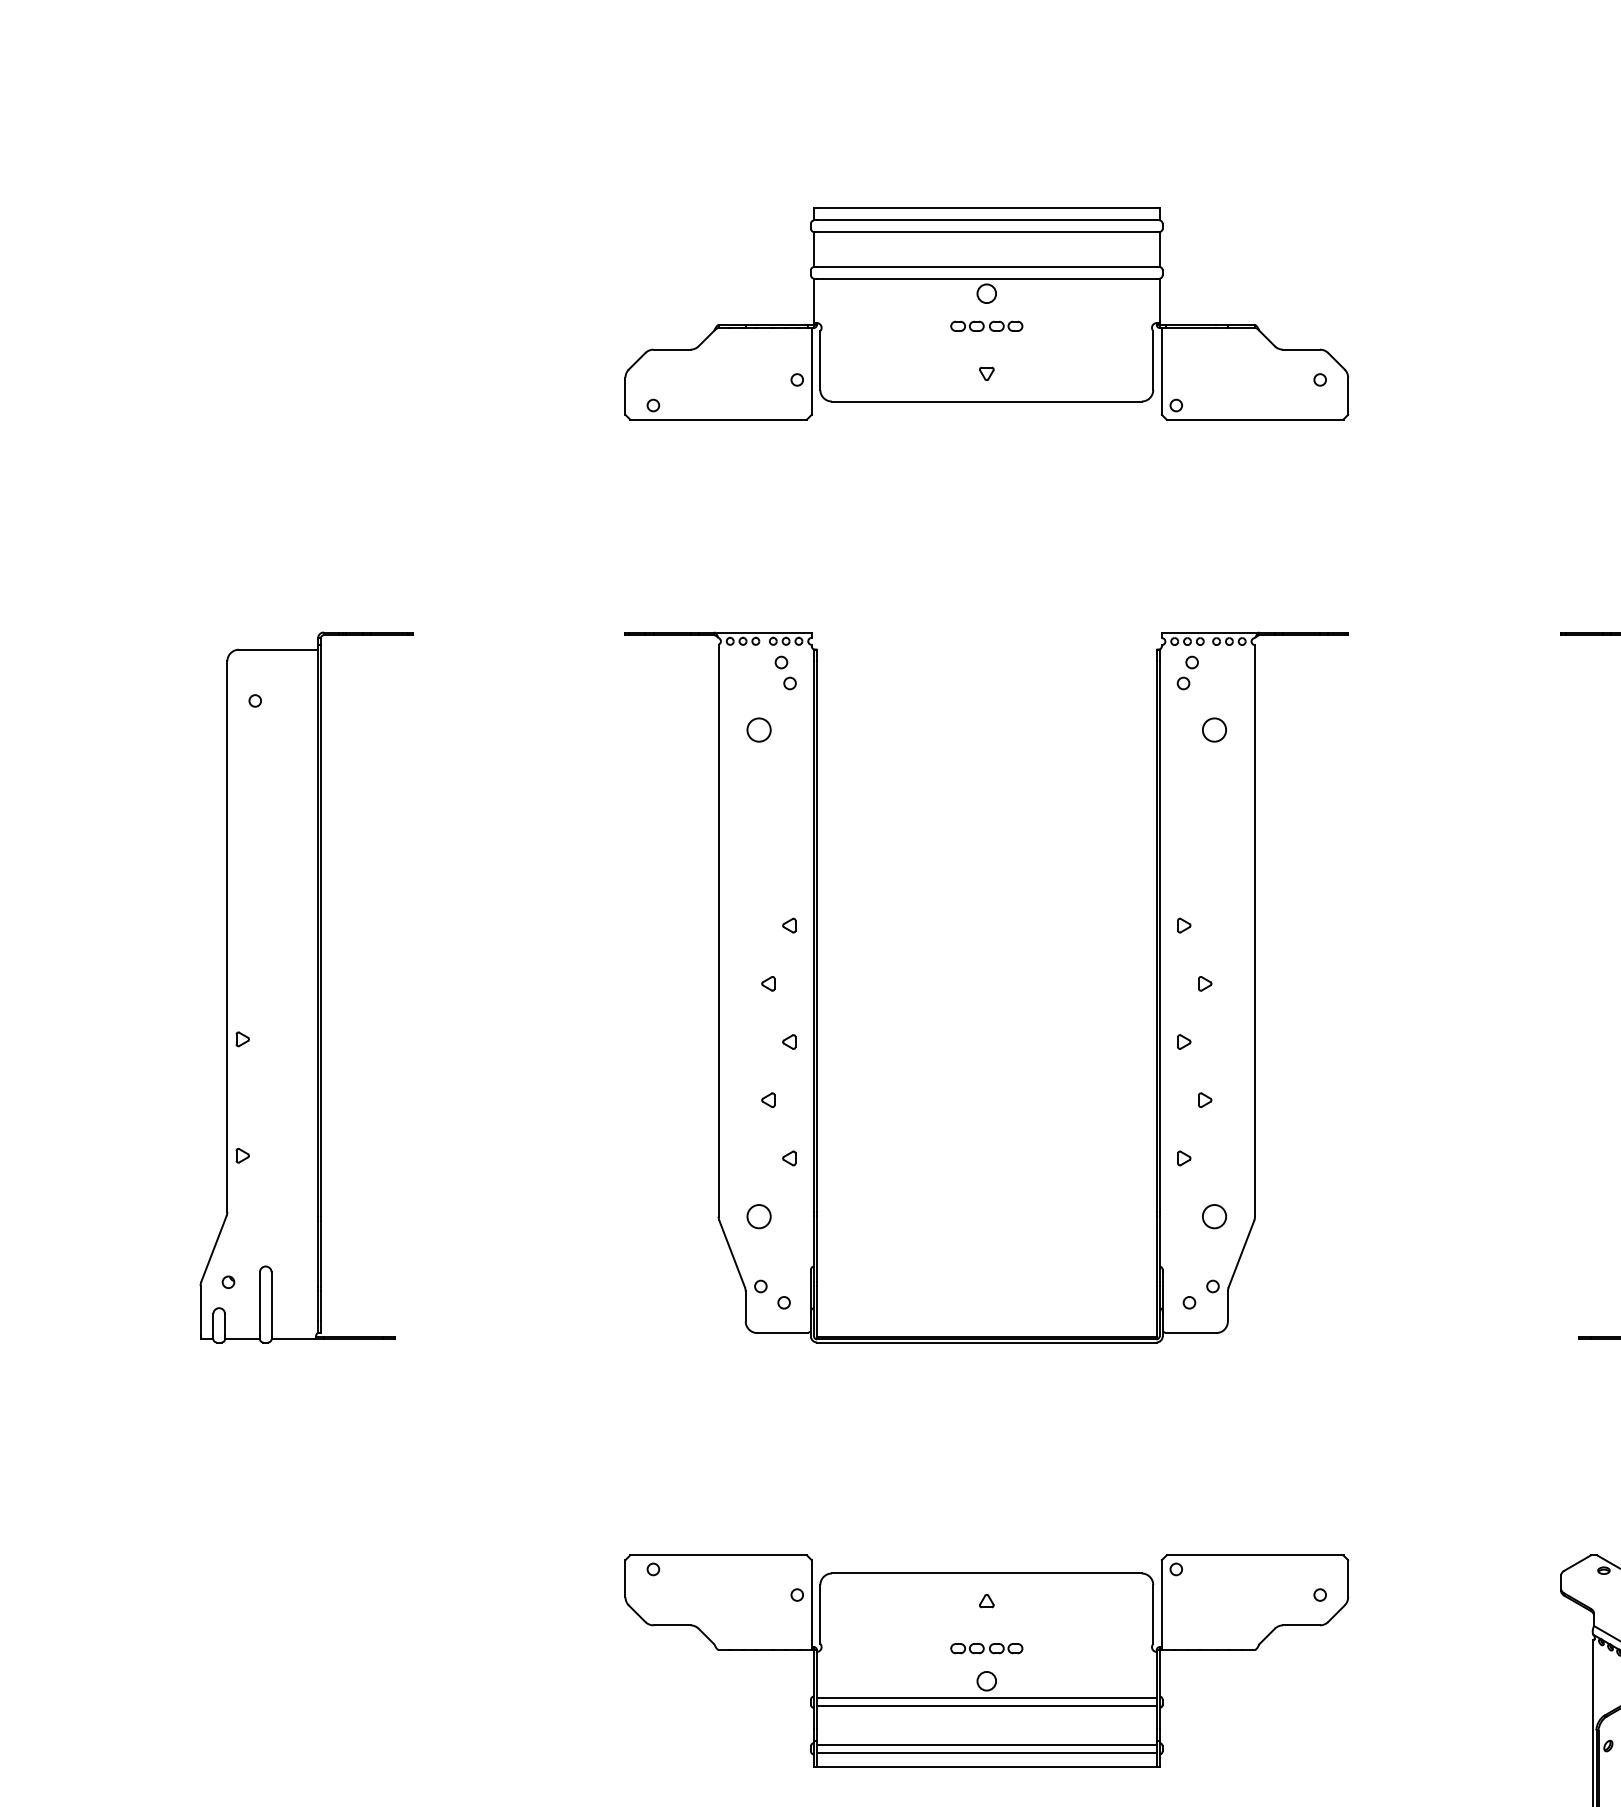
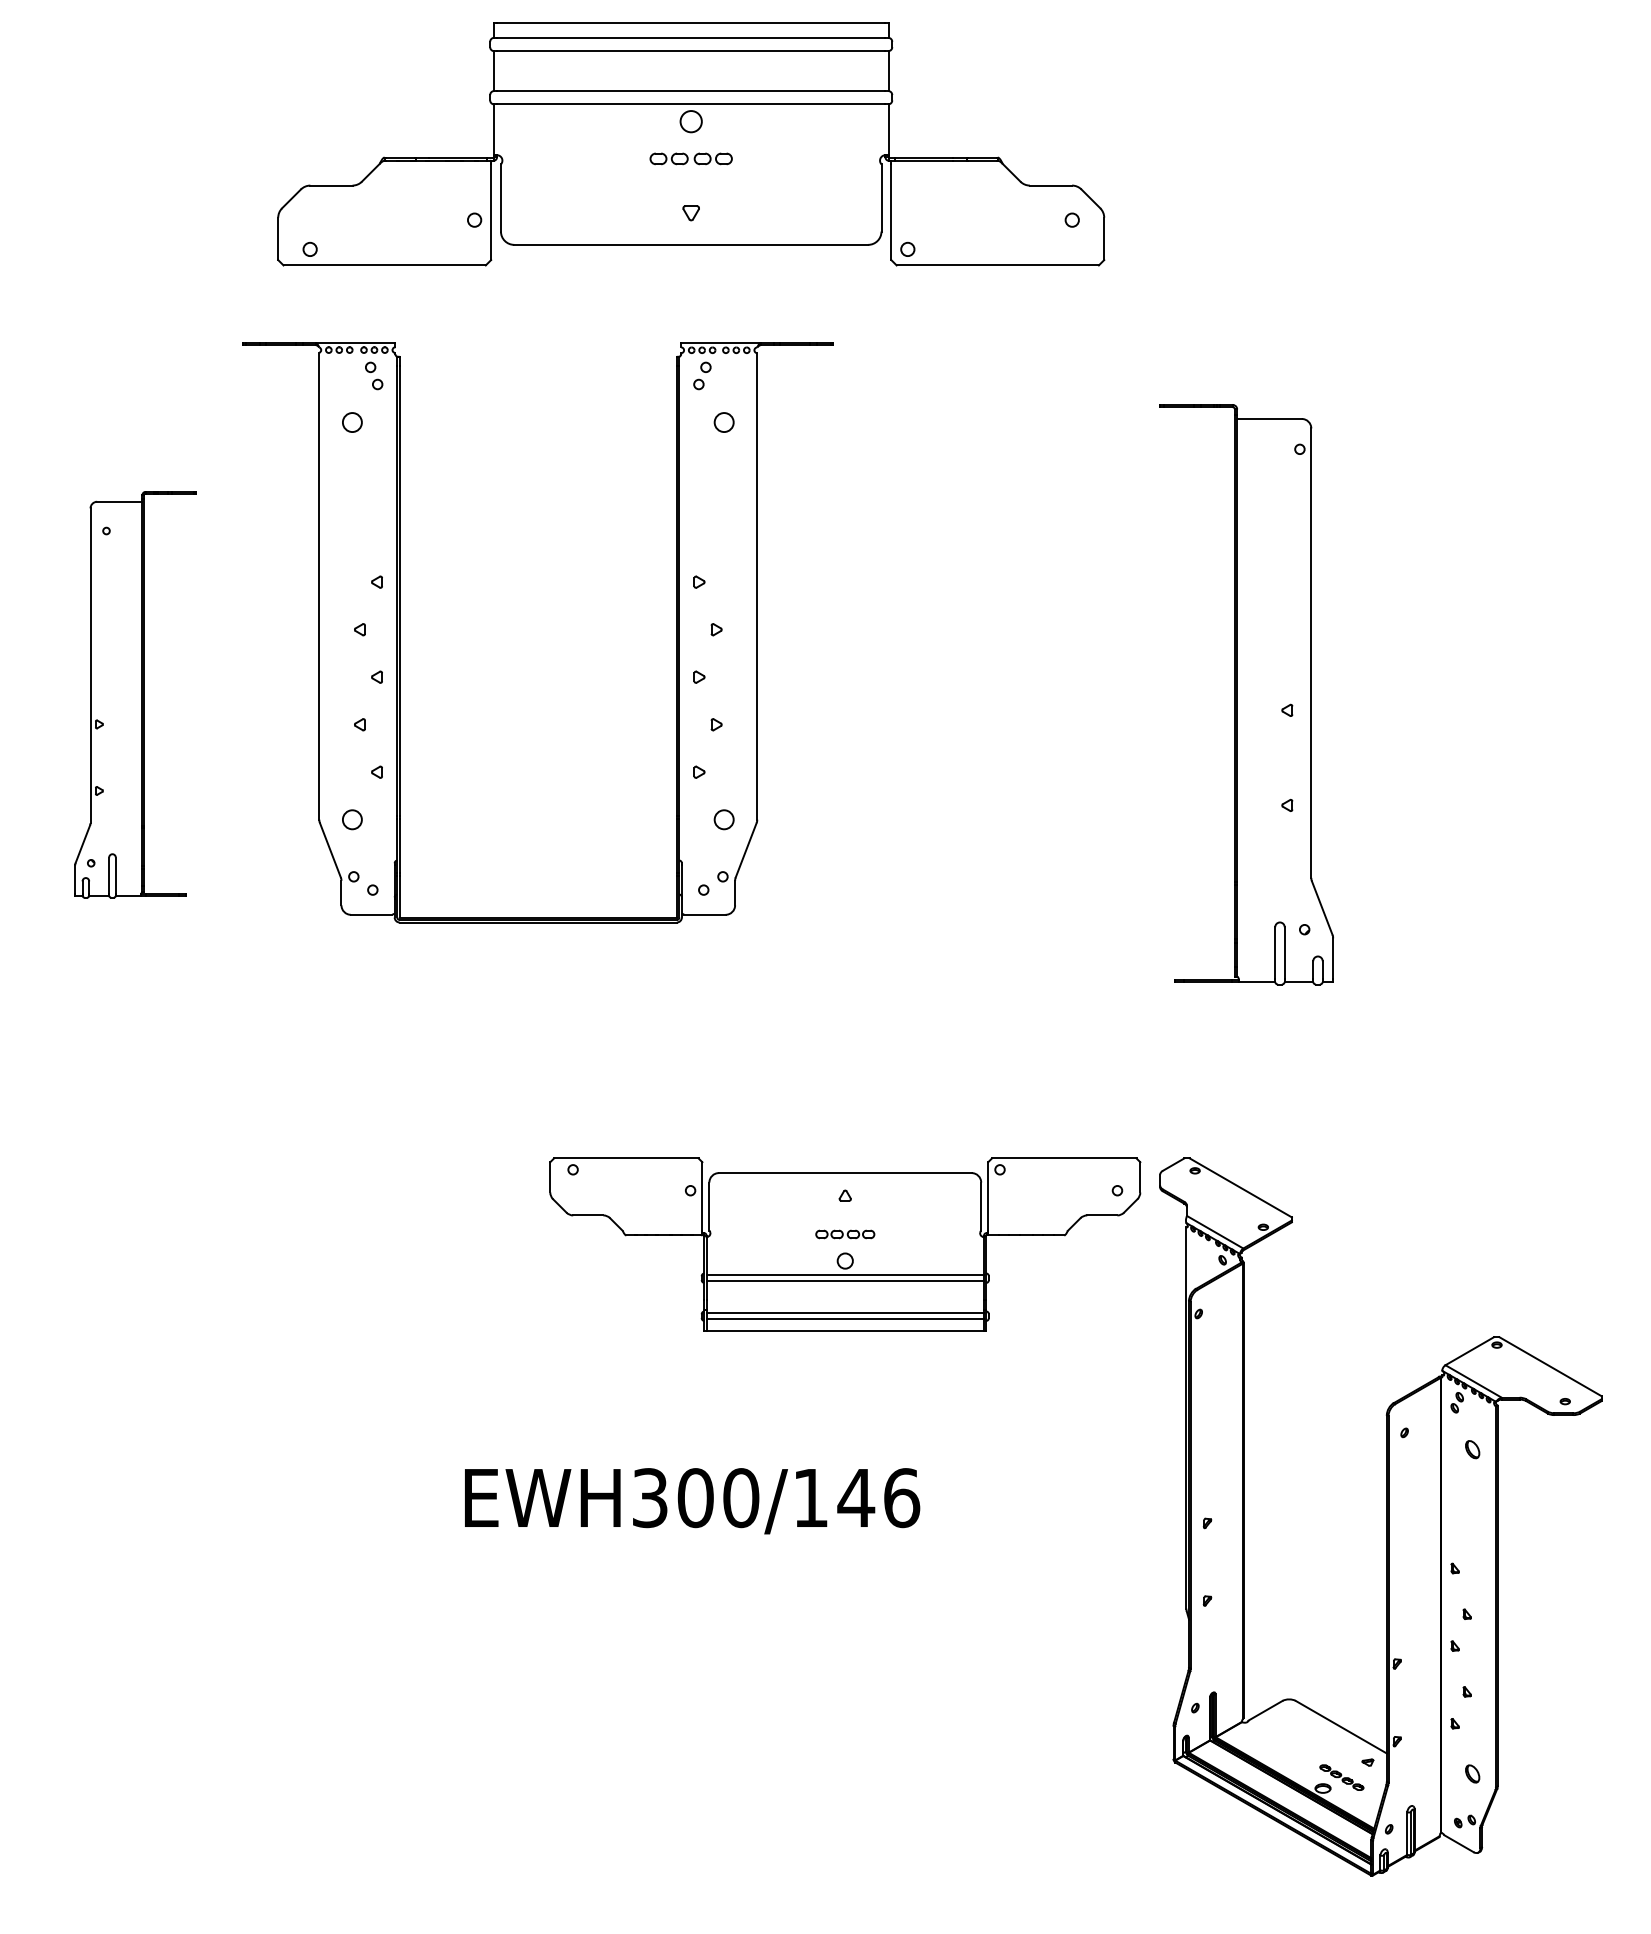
part: (987, 313) -> (691, 144), size x1.4
part: (306, 987) -> (135, 694), size x0.7
part: (818, 987) -> (400, 632), moved
part: (987, 1660) -> (845, 1244), moved

